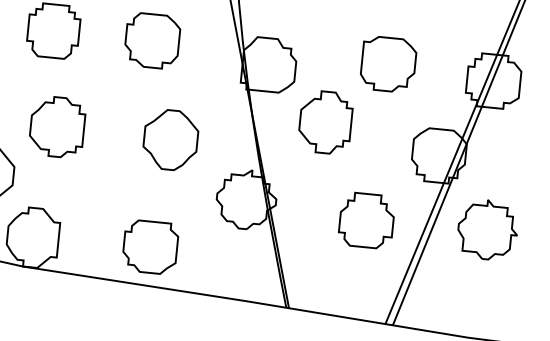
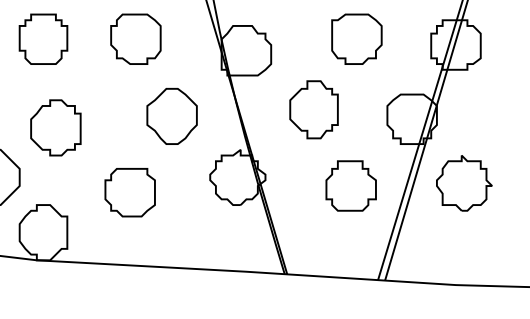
part: (325, 122) -> (313, 109), moved
part: (170, 140) -> (171, 116), moved
part: (149, 247) -> (129, 192), moved

